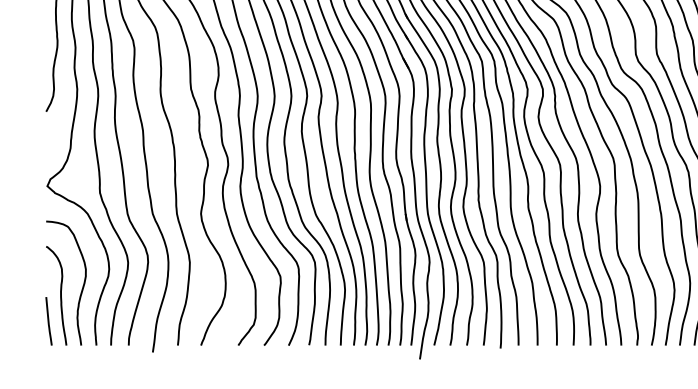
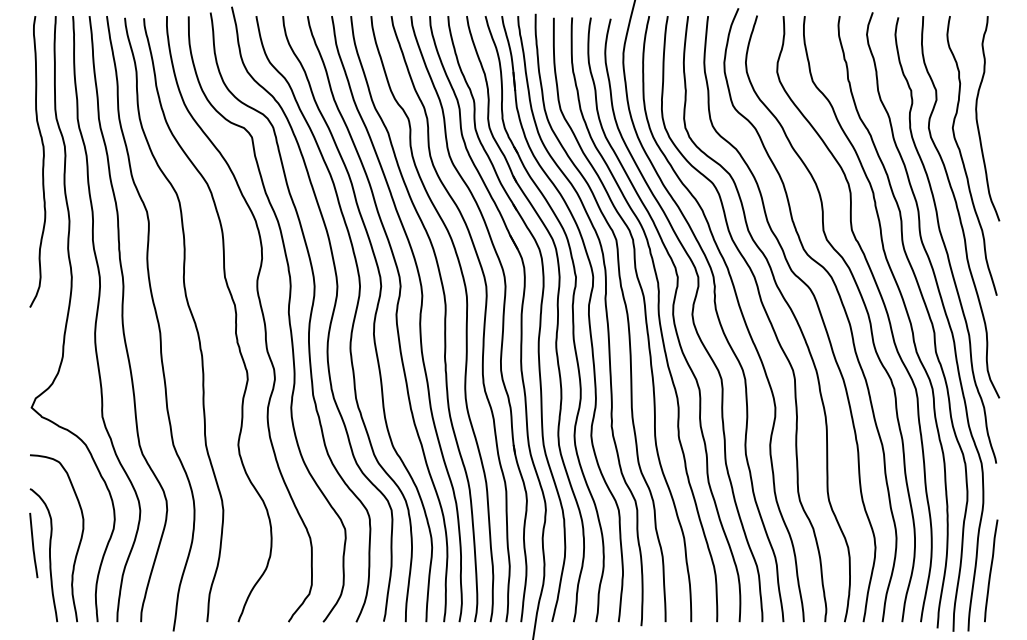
line: (48, 321) -> (33, 545), moved

